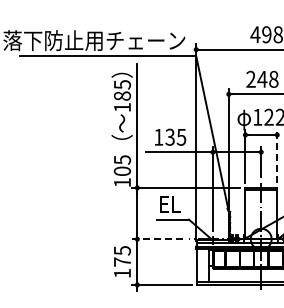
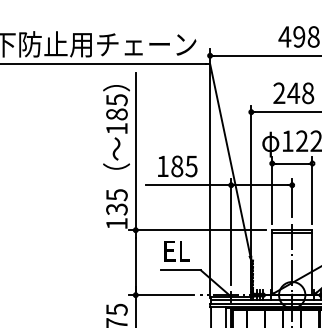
text: (169, 136) -> (176, 165), 135 -> 185
line: (277, 155) -> (312, 189), dashed -> solid
text: (122, 171) -> (117, 209), 105 -> 135
line: (157, 239) -> (161, 295), dashed -> solid

